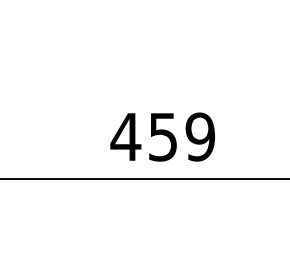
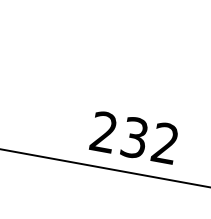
text: (162, 136) -> (134, 137), 459 -> 232

